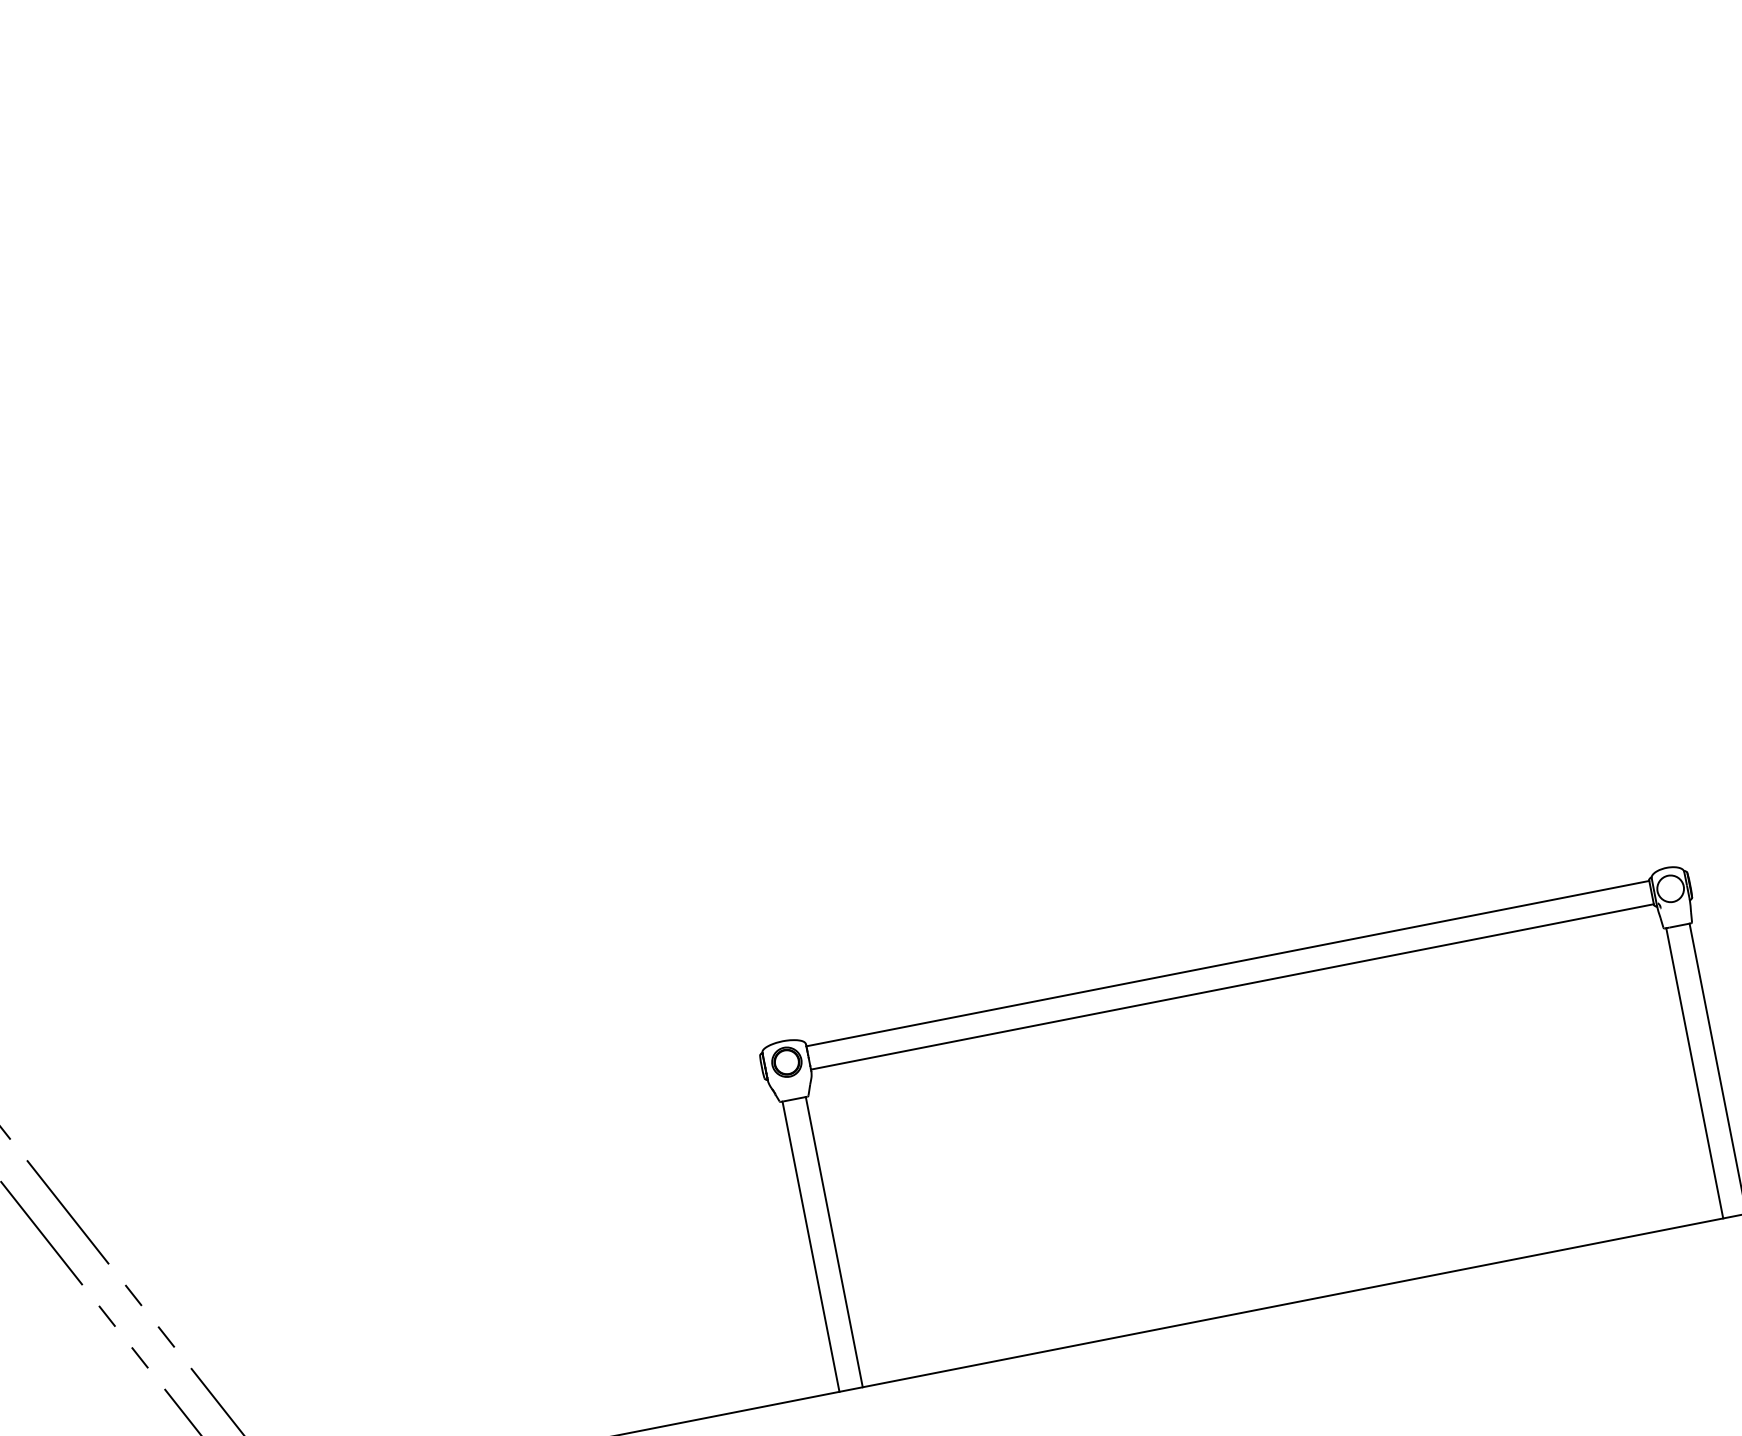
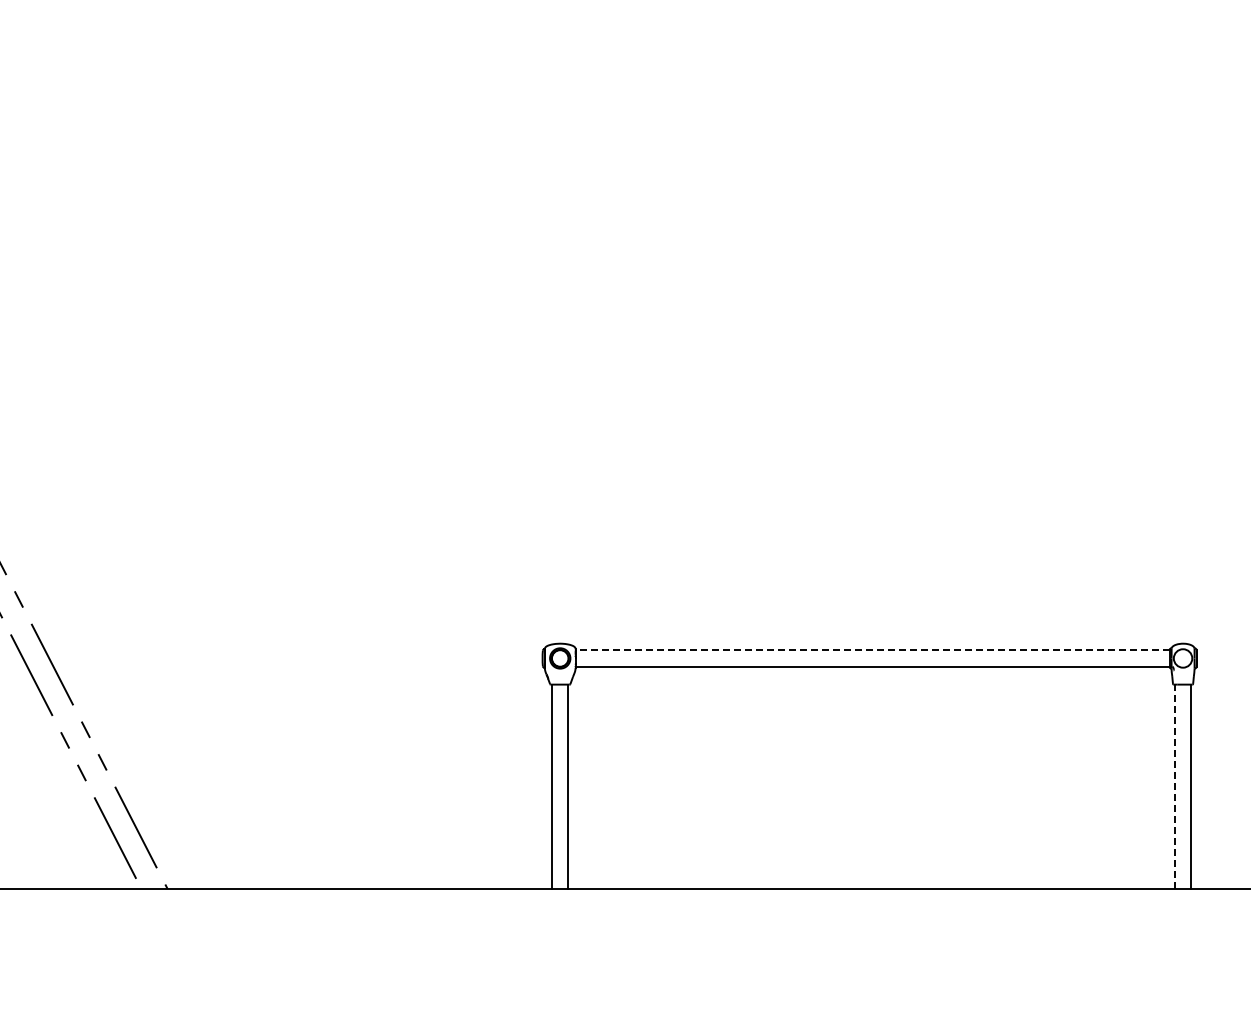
line: (1227, 963) -> (872, 650), solid -> dashed
line: (1694, 1072) -> (1174, 786), solid -> dashed

